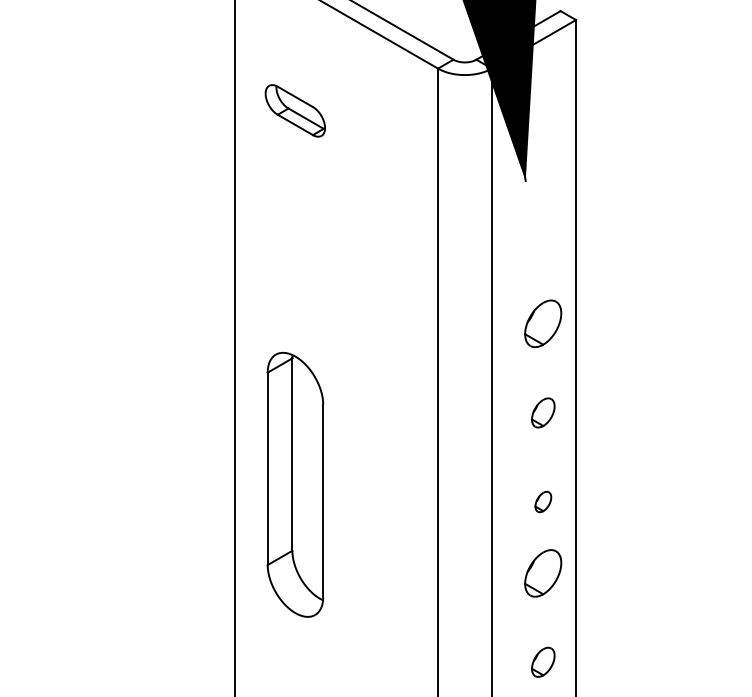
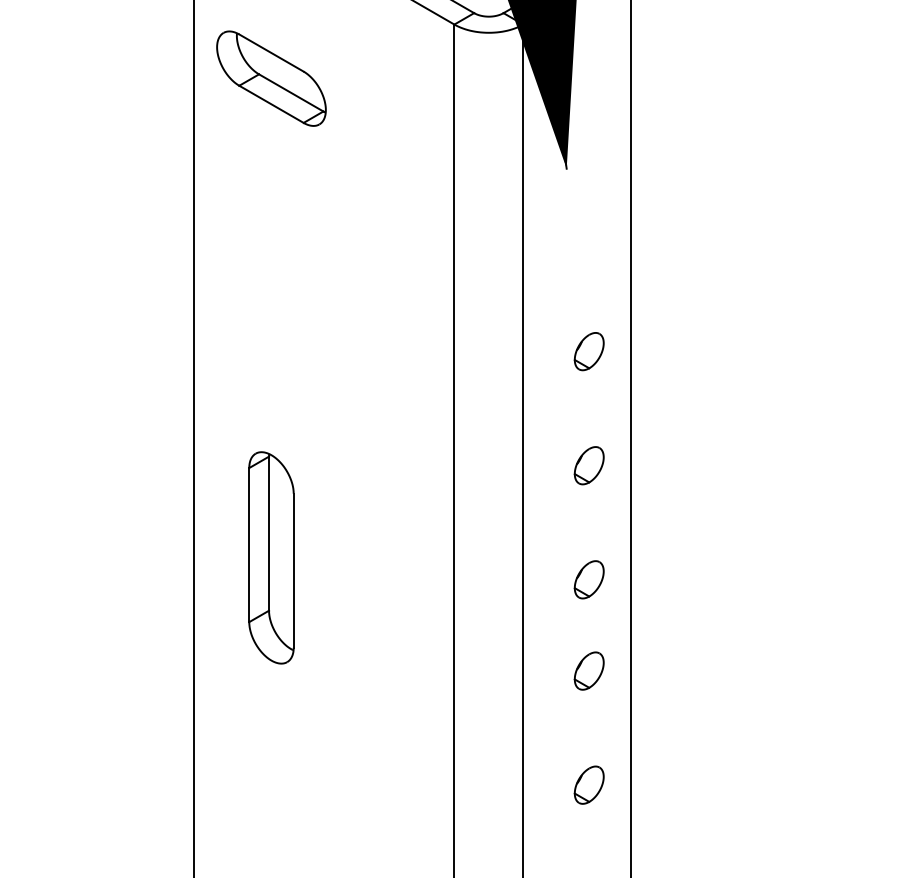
part: (295, 110) -> (271, 78), size x1.43
part: (543, 323) -> (589, 351), size x0.62
part: (294, 484) -> (270, 557), size x0.62
part: (543, 501) -> (589, 579), size x1.43
part: (543, 572) -> (589, 670), size x0.62

